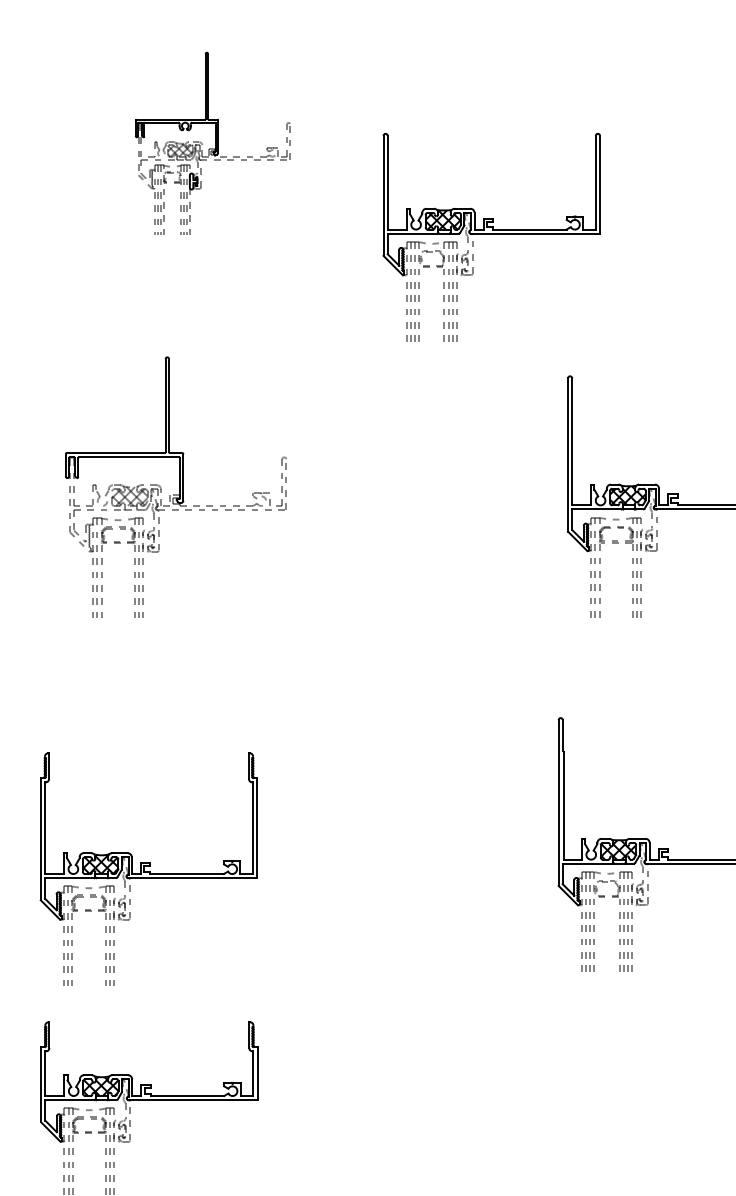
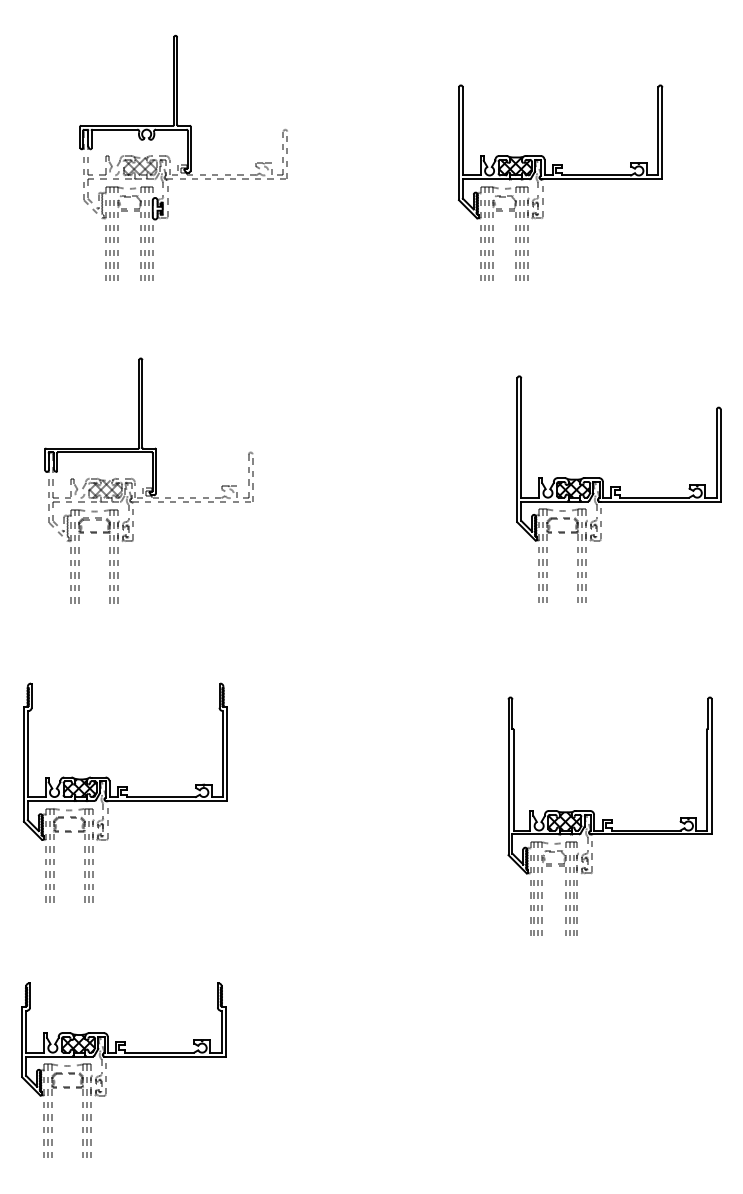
part: (212, 143) -> (183, 157), size x1.43
part: (491, 237) -> (560, 182), moved
part: (147, 869) -> (124, 792), moved

